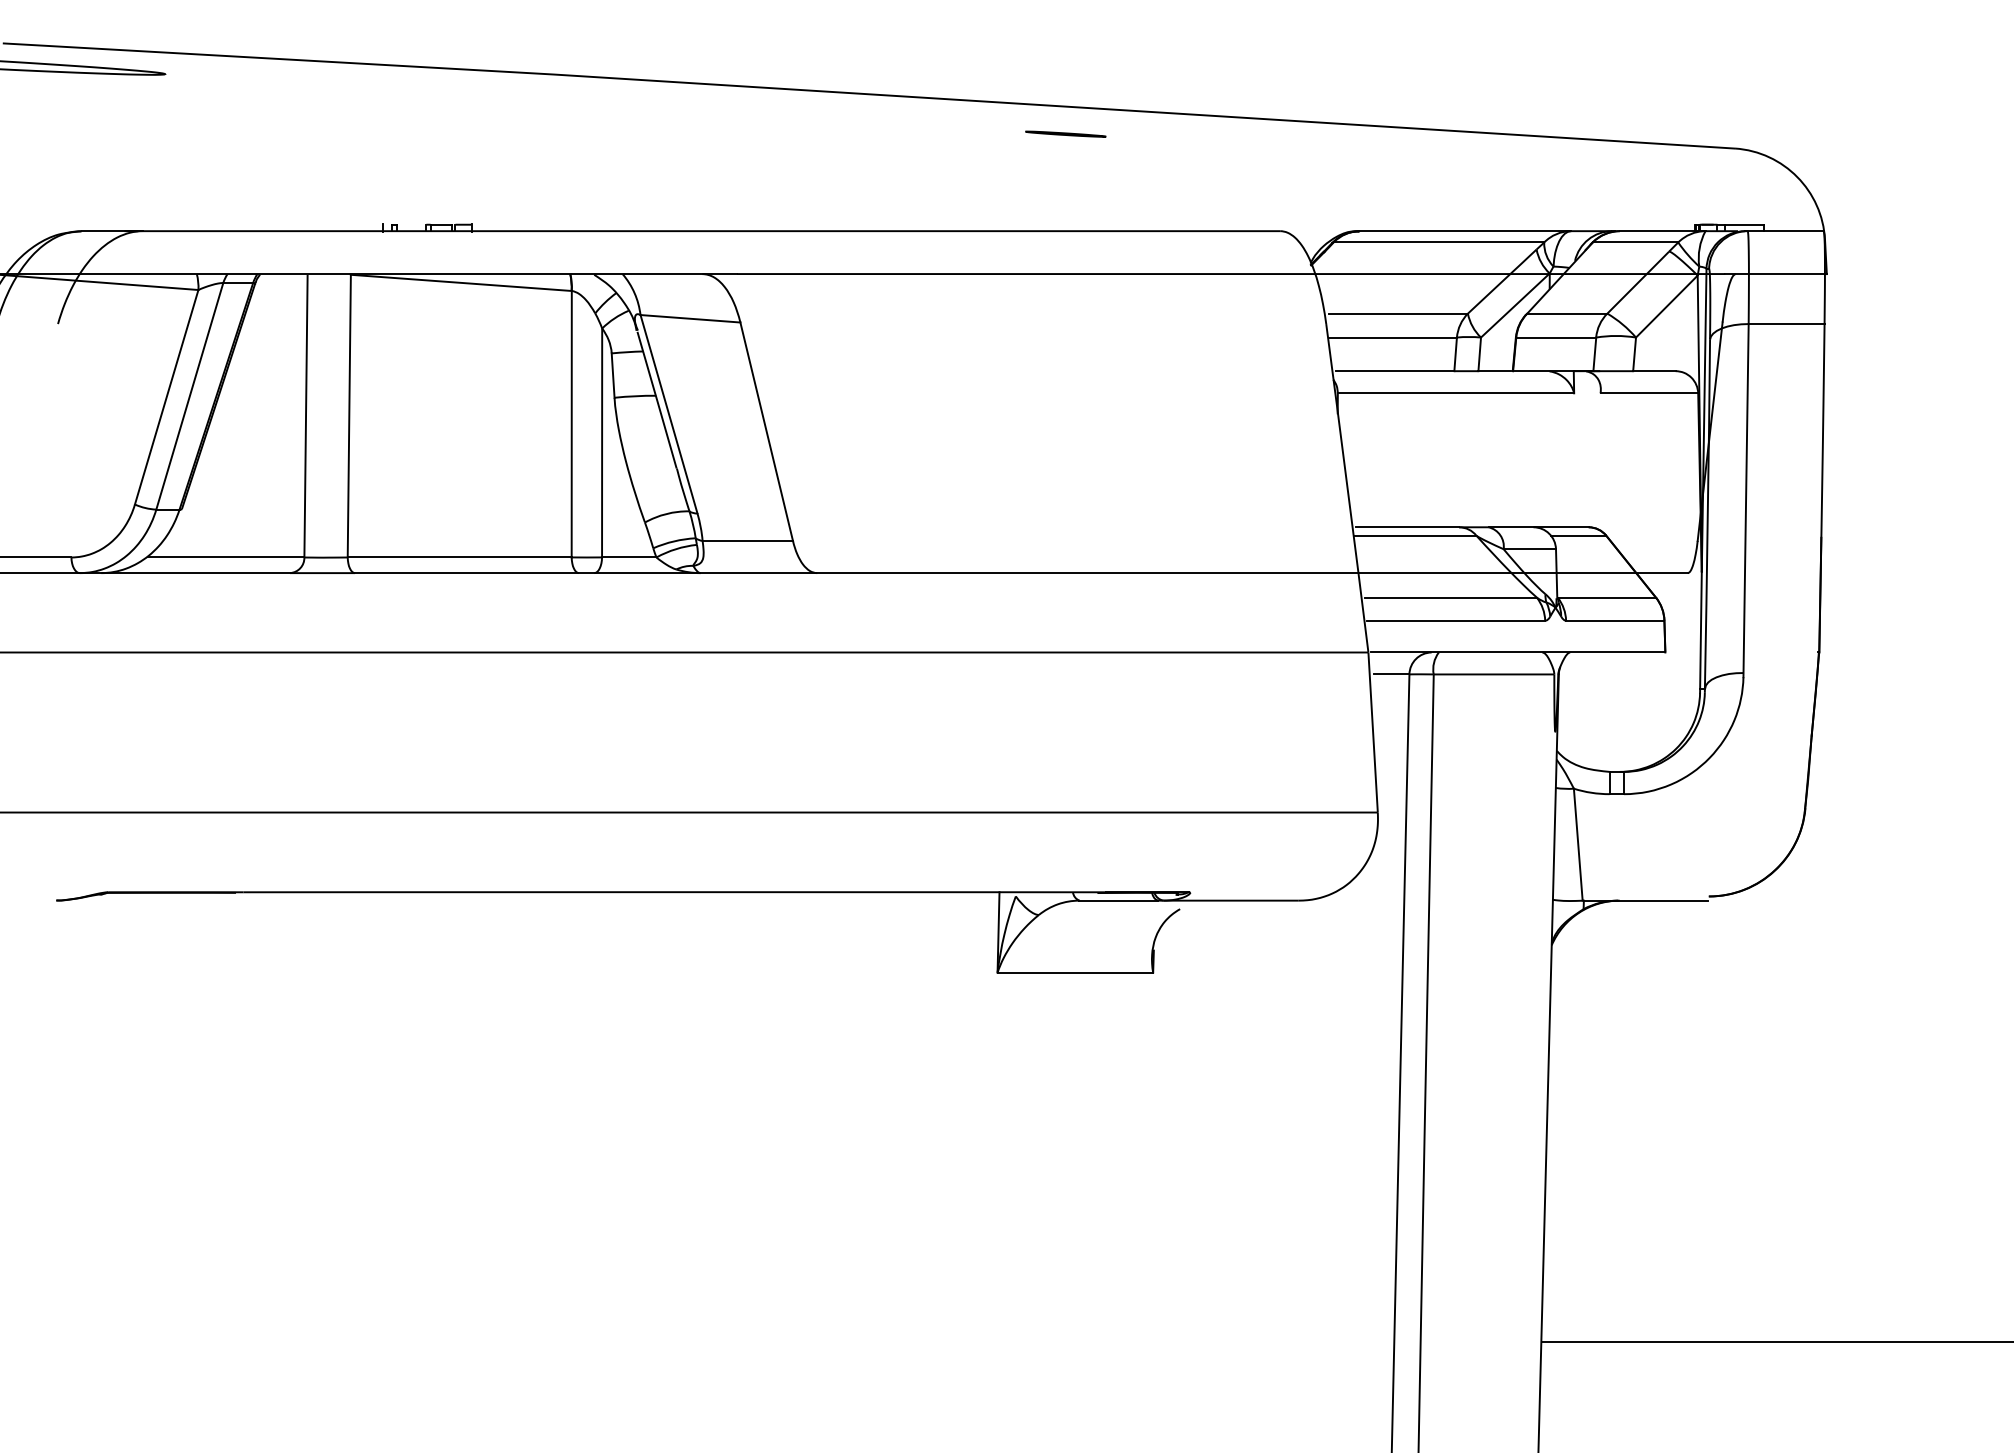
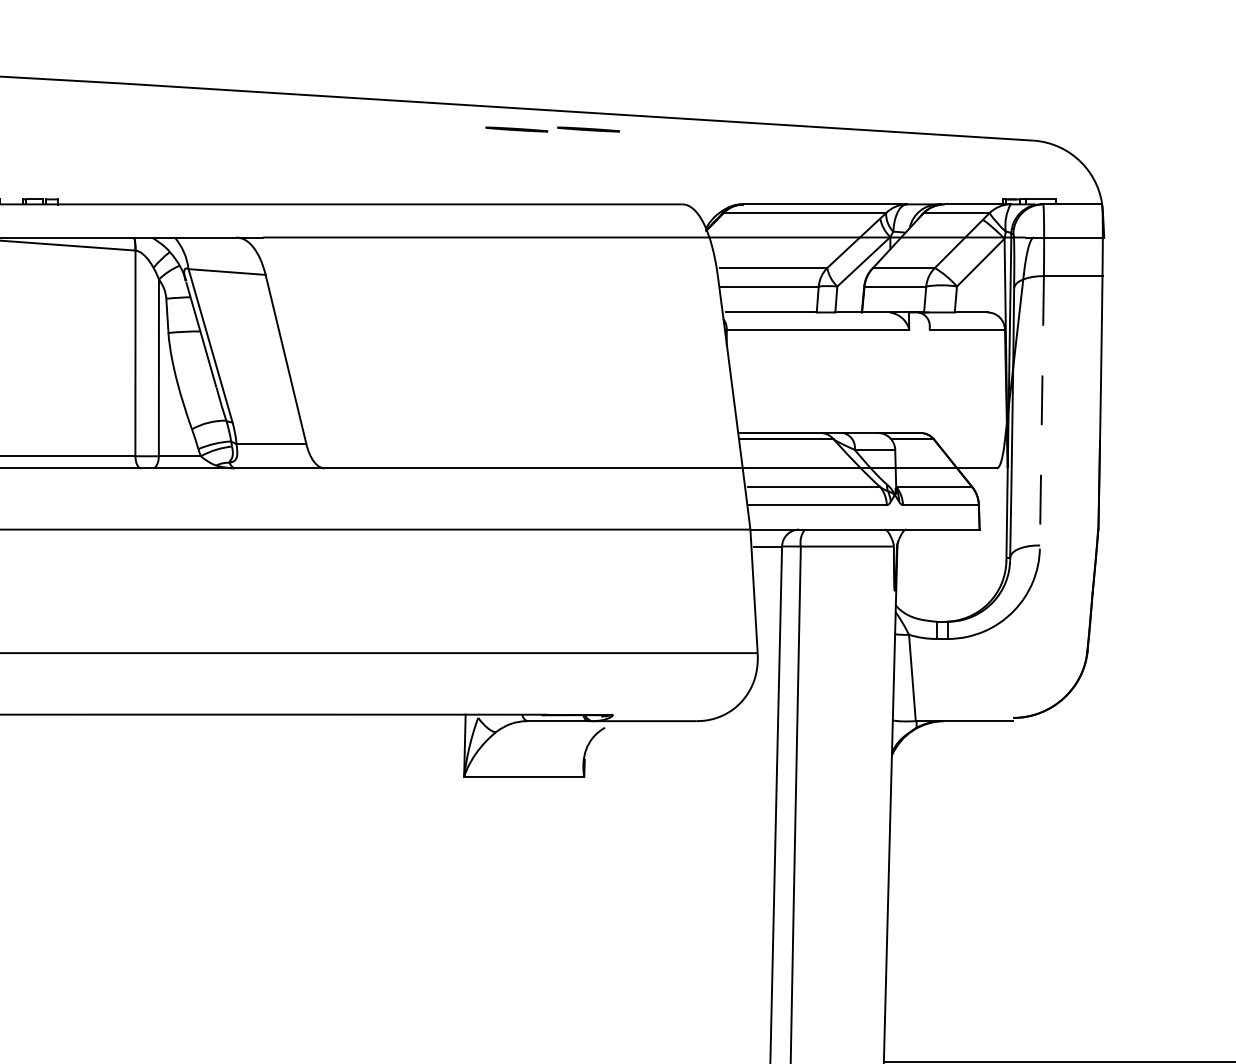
line: (1158, 133) -> (588, 129), added
line: (1746, 500) -> (1042, 412), solid -> dashed

